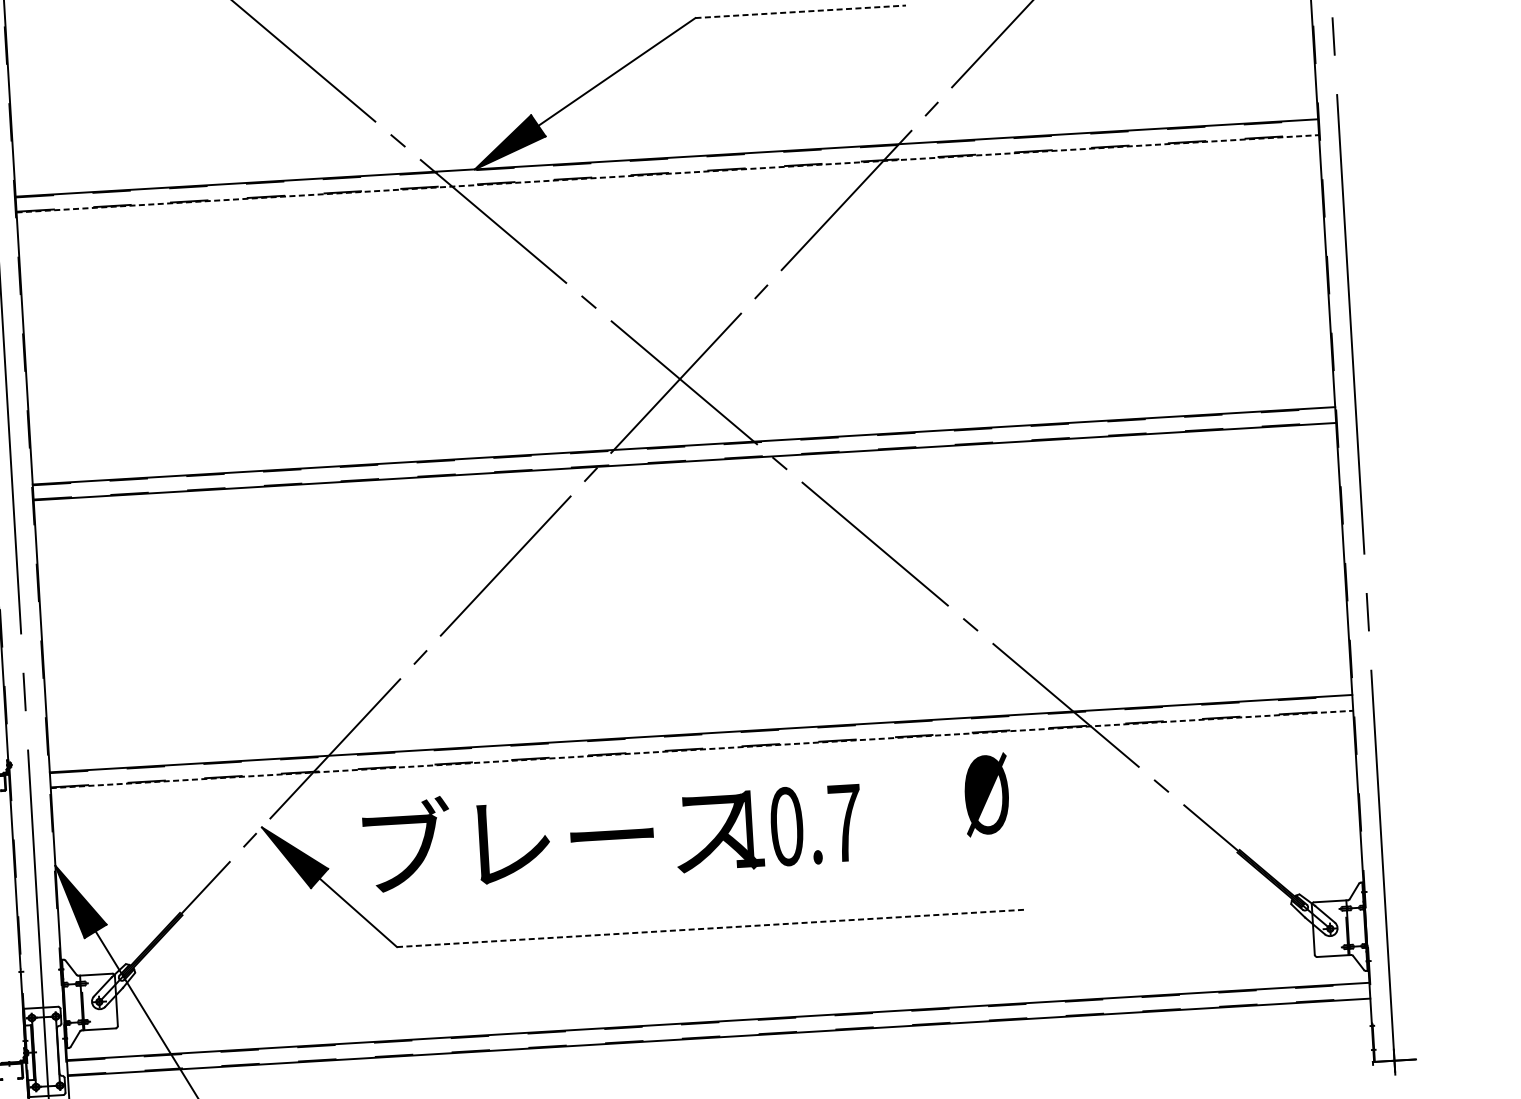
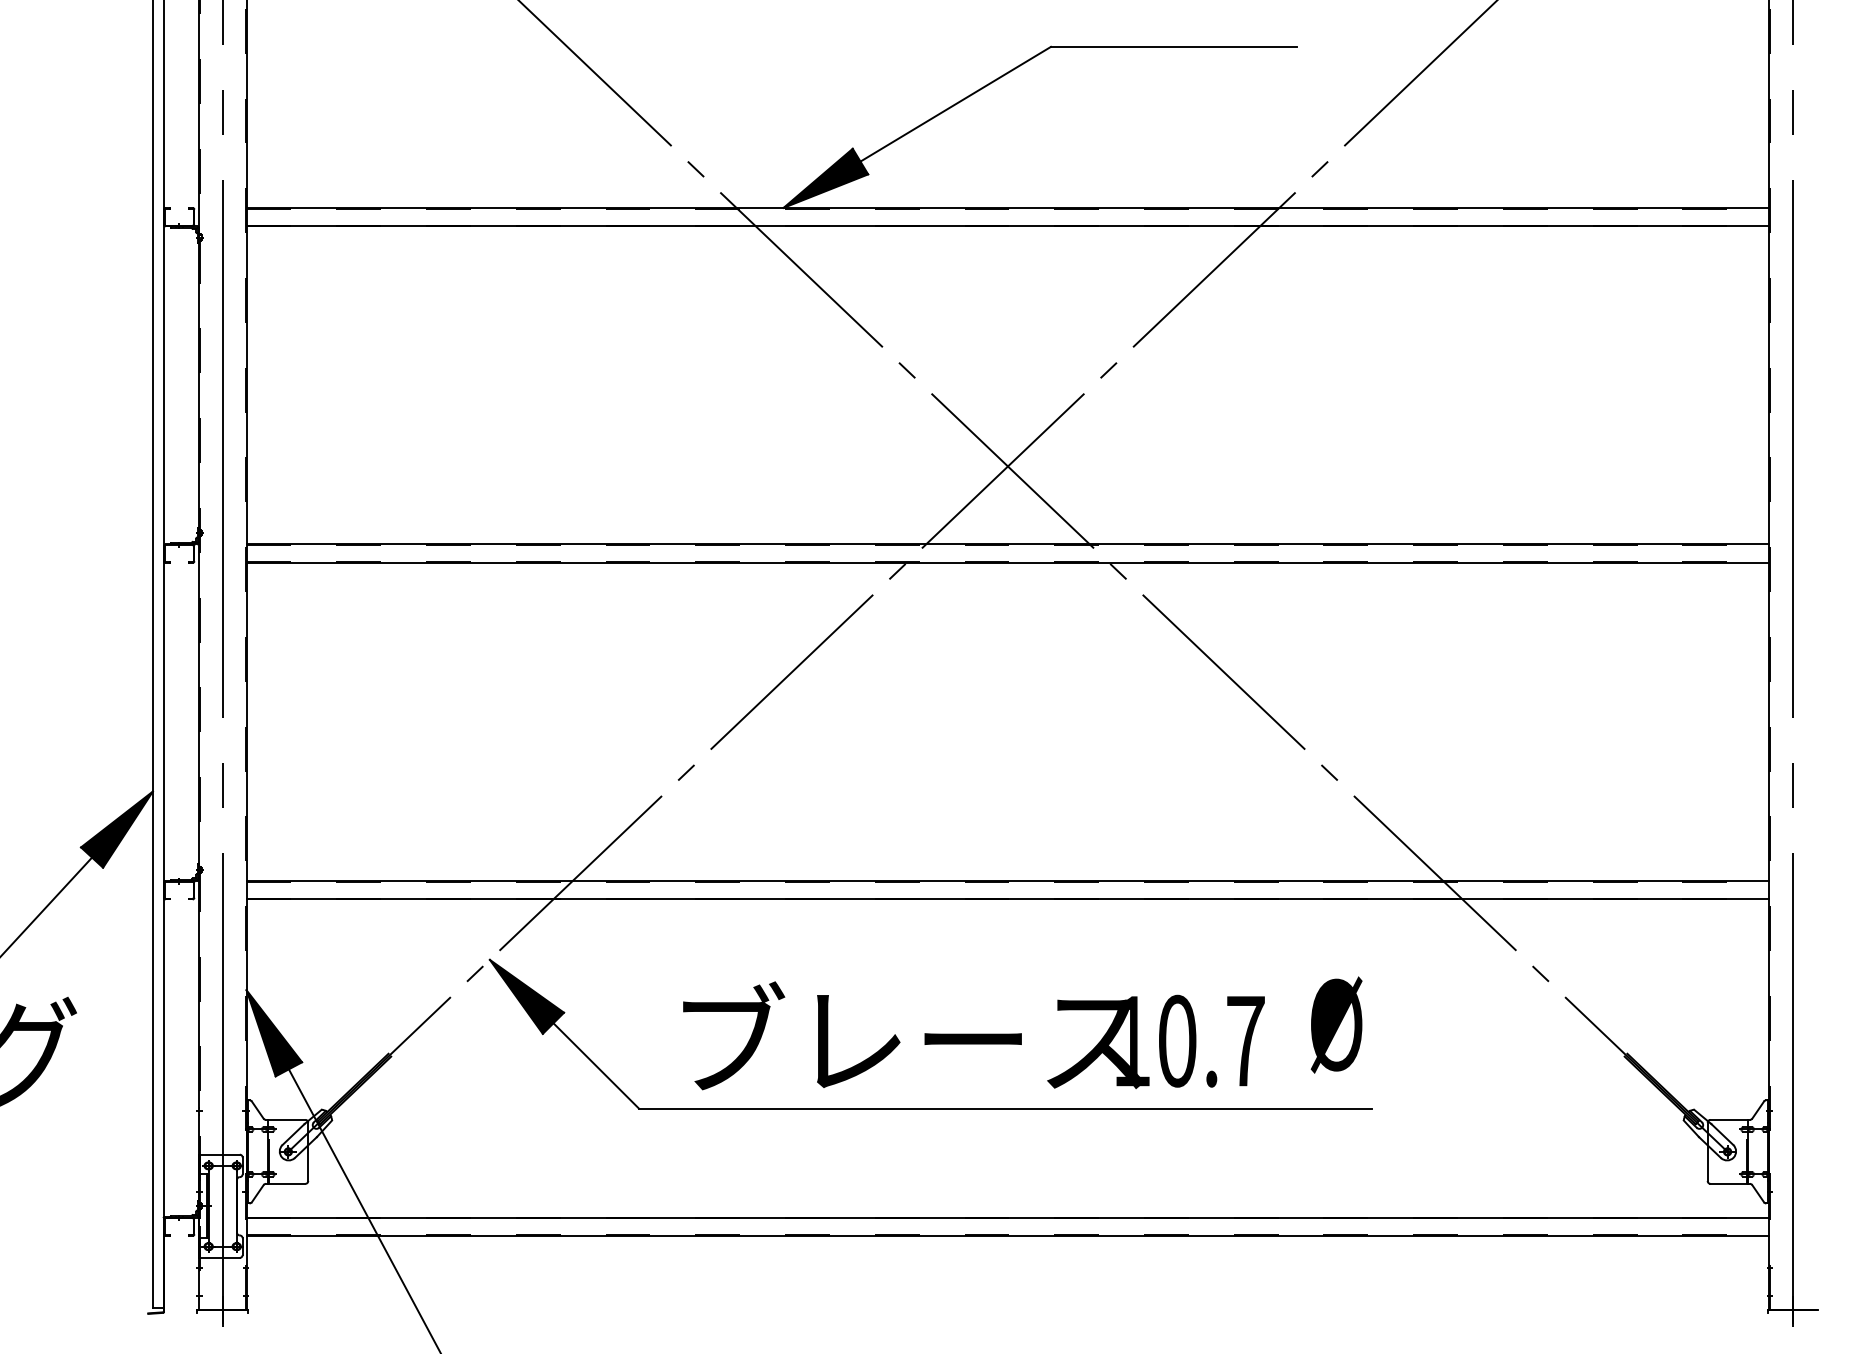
line: (801, 11) -> (1174, 46), dashed -> solid
line: (668, 173) -> (1008, 226), dashed -> solid
line: (702, 749) -> (1008, 899), dashed -> solid
text: (986, 794) -> (1336, 1024), moved
text: (612, 832) -> (973, 1035), moved
line: (710, 928) -> (1005, 1108), dashed -> solid

